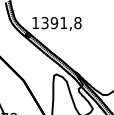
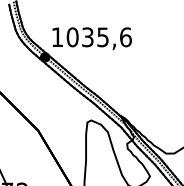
text: (61, 23) -> (99, 37), 1391,8 -> 1035,6

